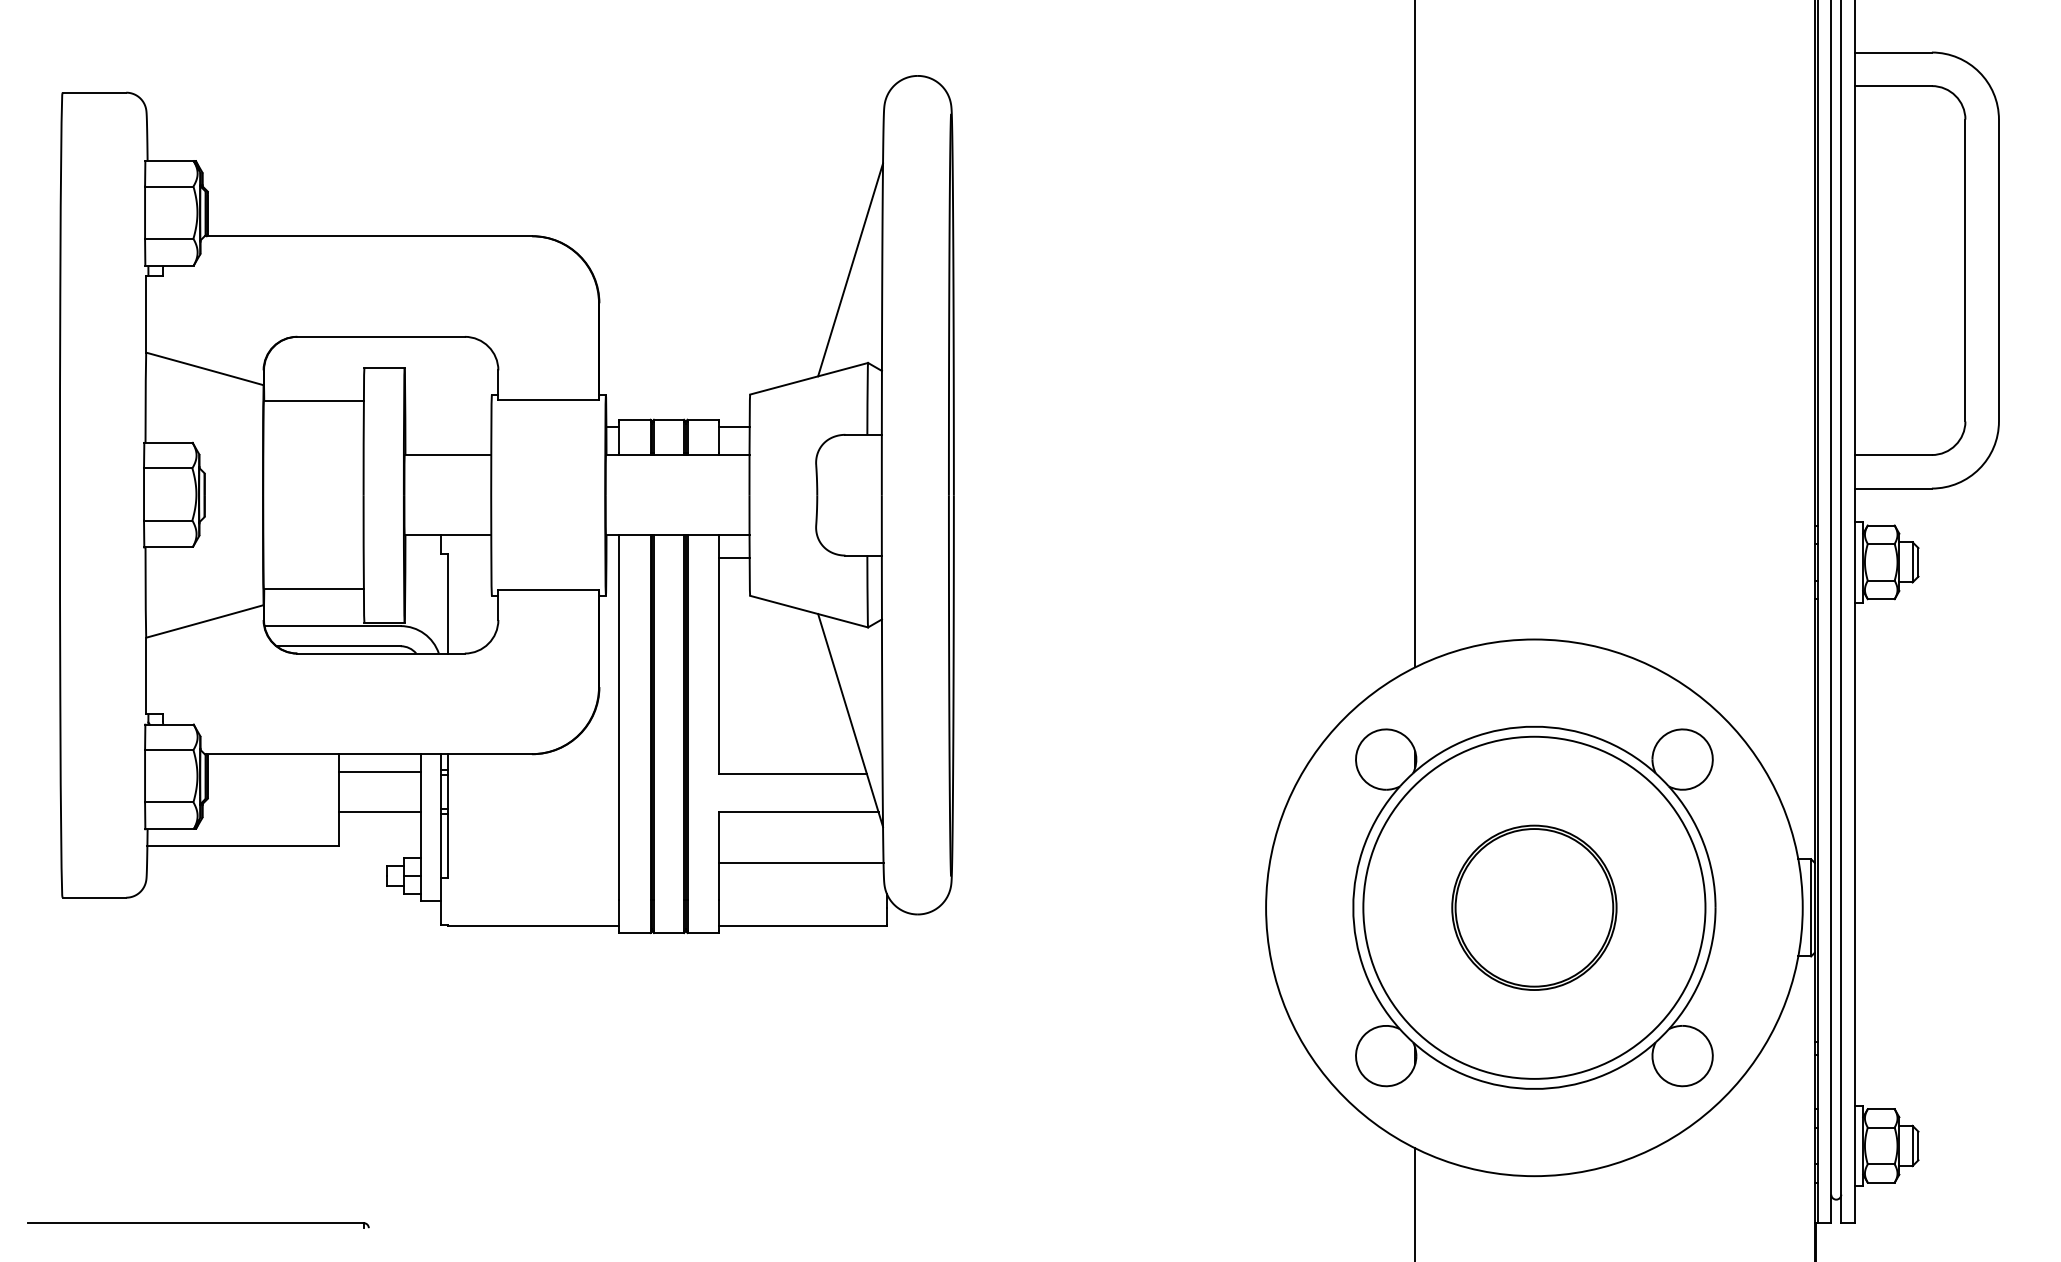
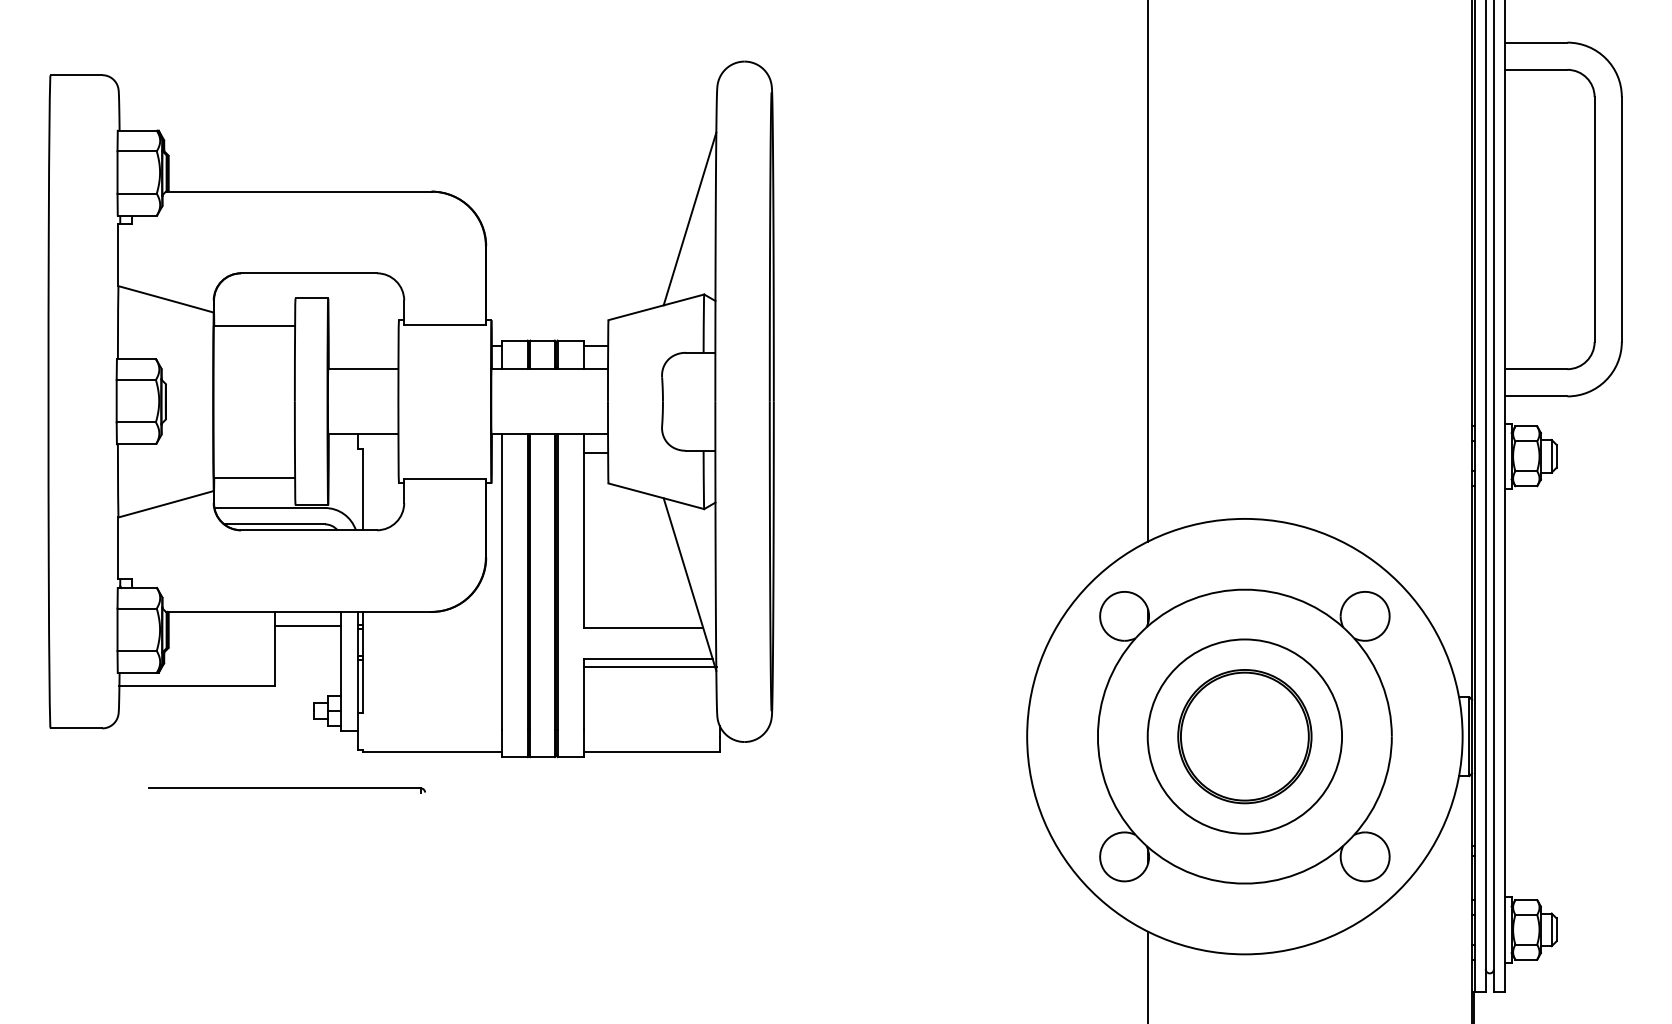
line: (379, 812) -> (307, 659), removed
line: (800, 862) -> (649, 666), moved
circle: (1533, 907) -> (1244, 736), size x0.7
part: (198, 1225) -> (286, 790), moved

